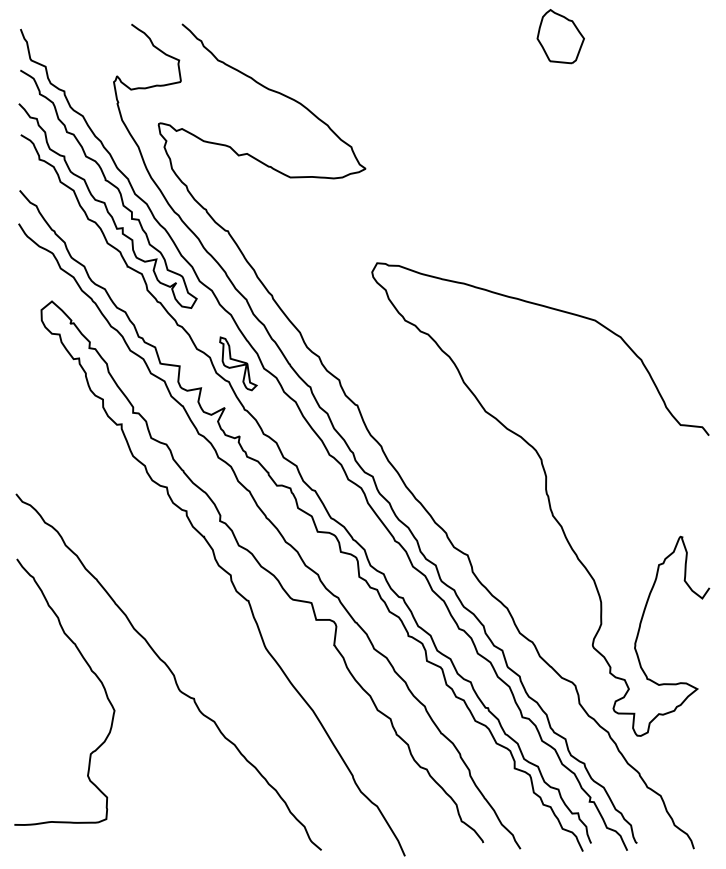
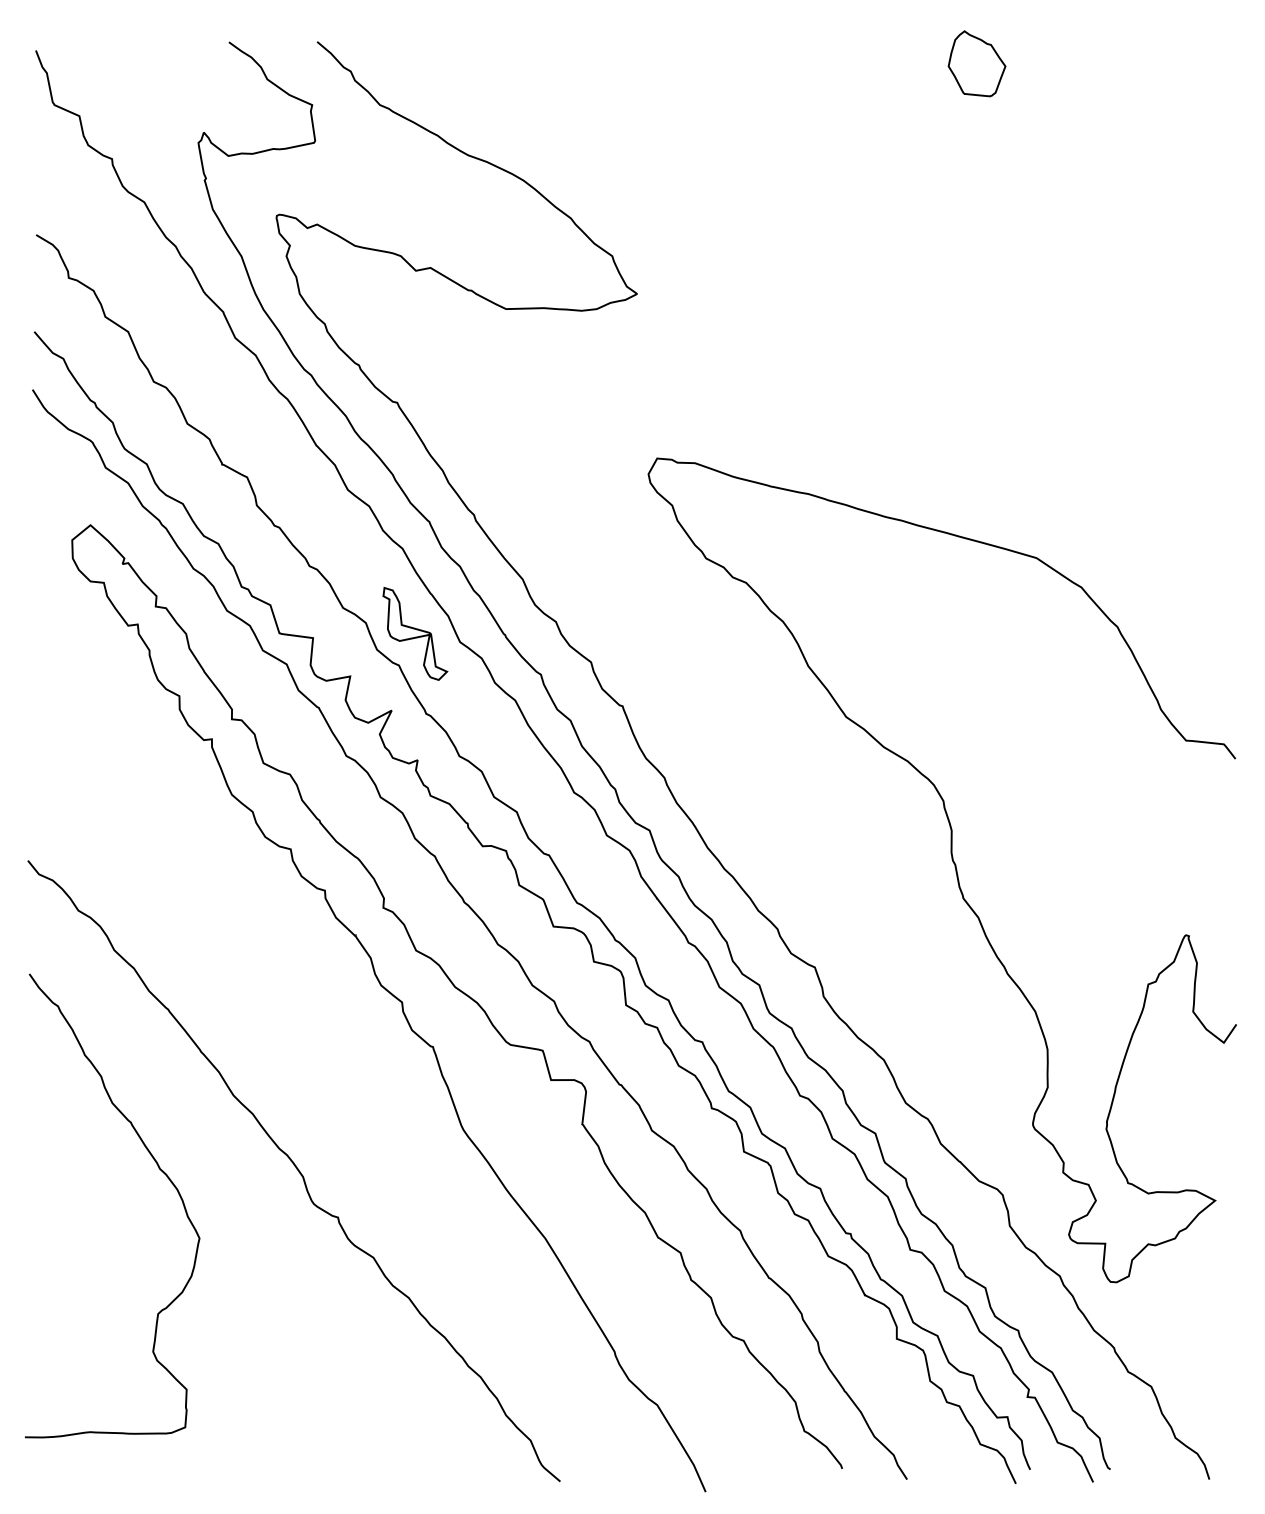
part: (560, 36) -> (976, 63), size x0.7
curve: (110, 184) -> (192, 321), removed

